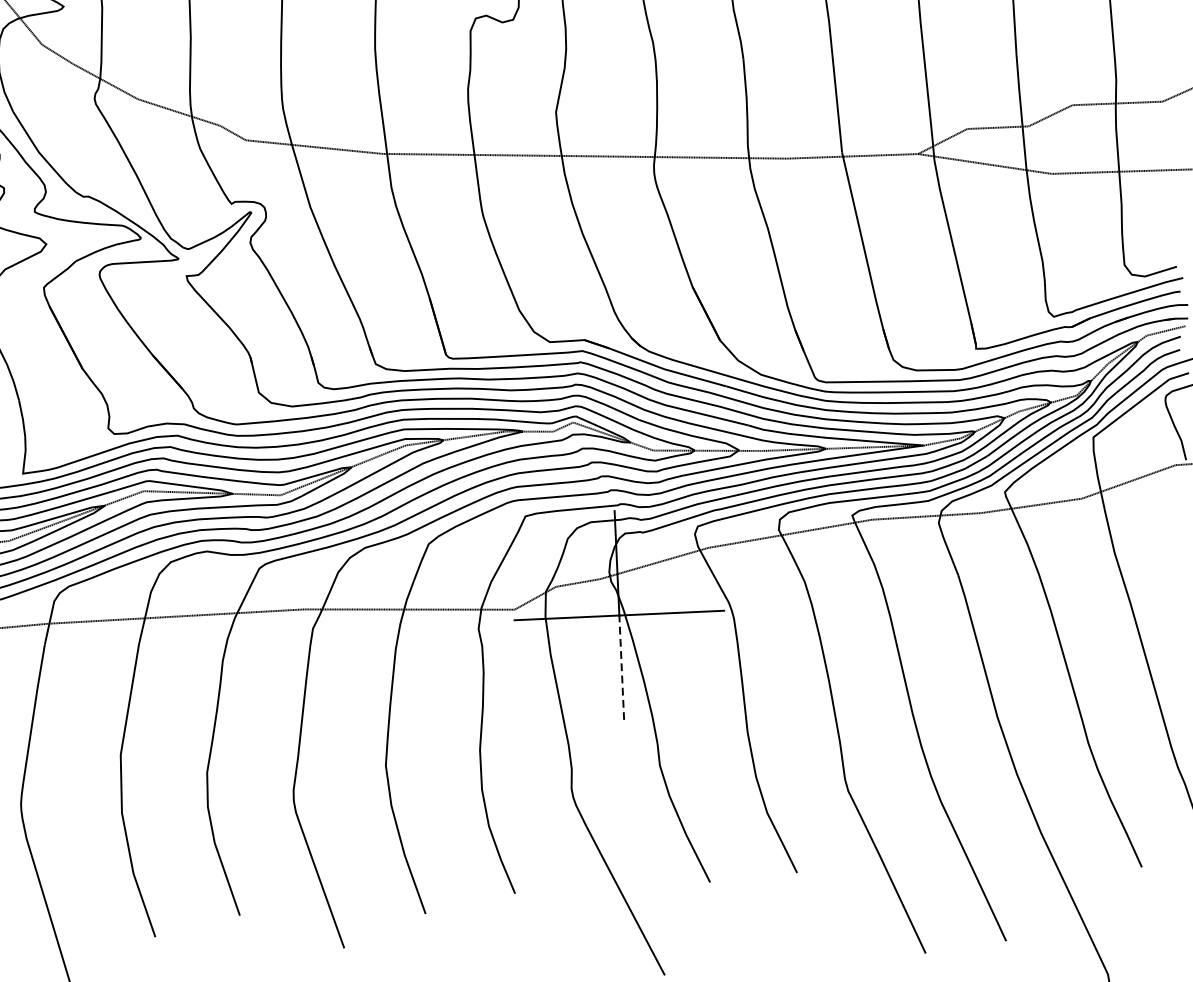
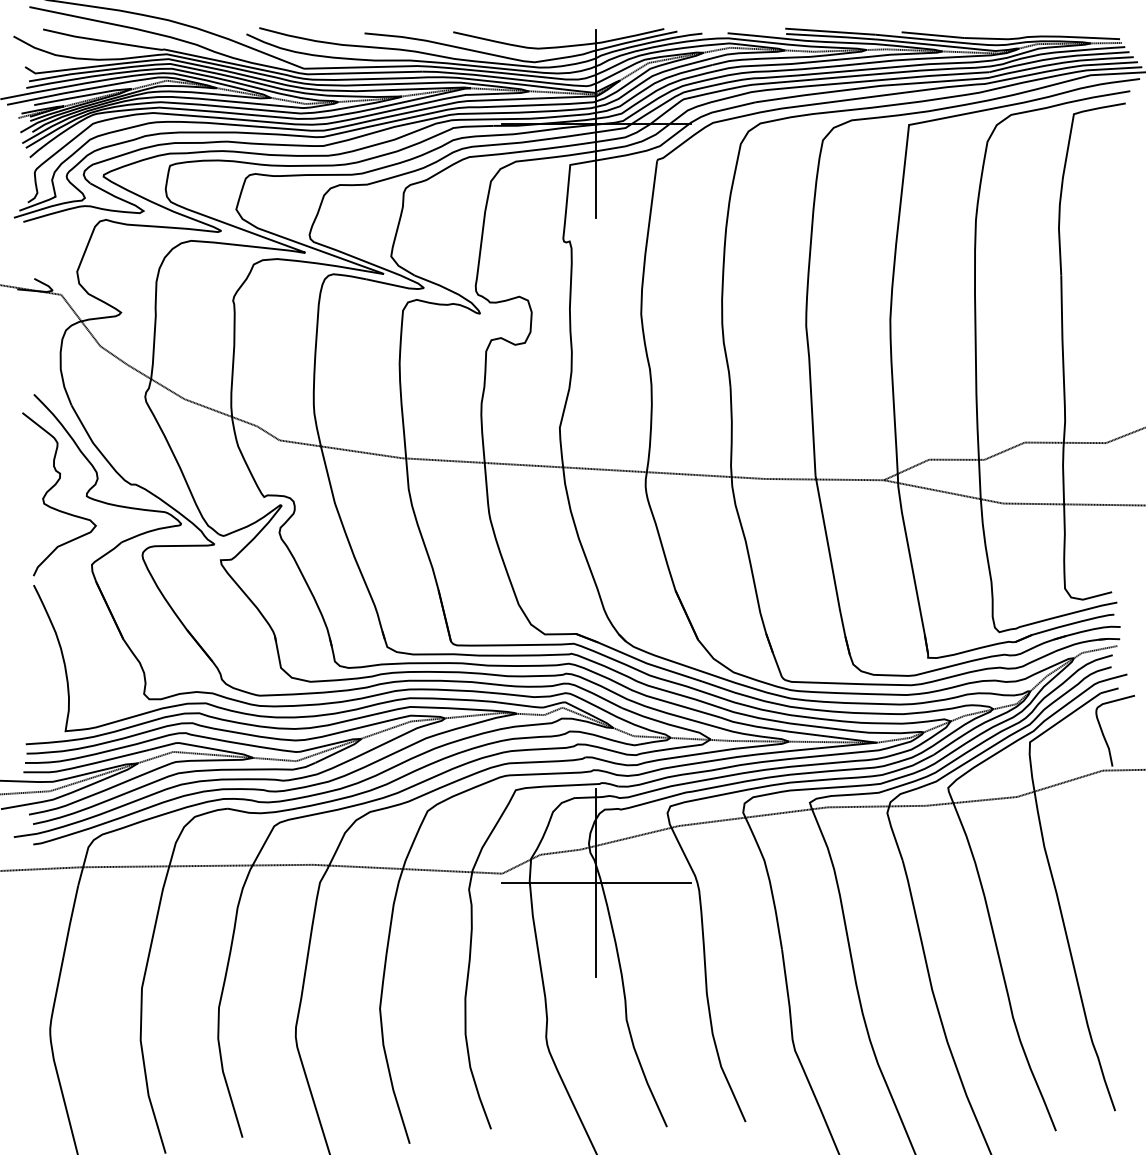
line: (621, 666) -> (596, 929), dashed -> solid

